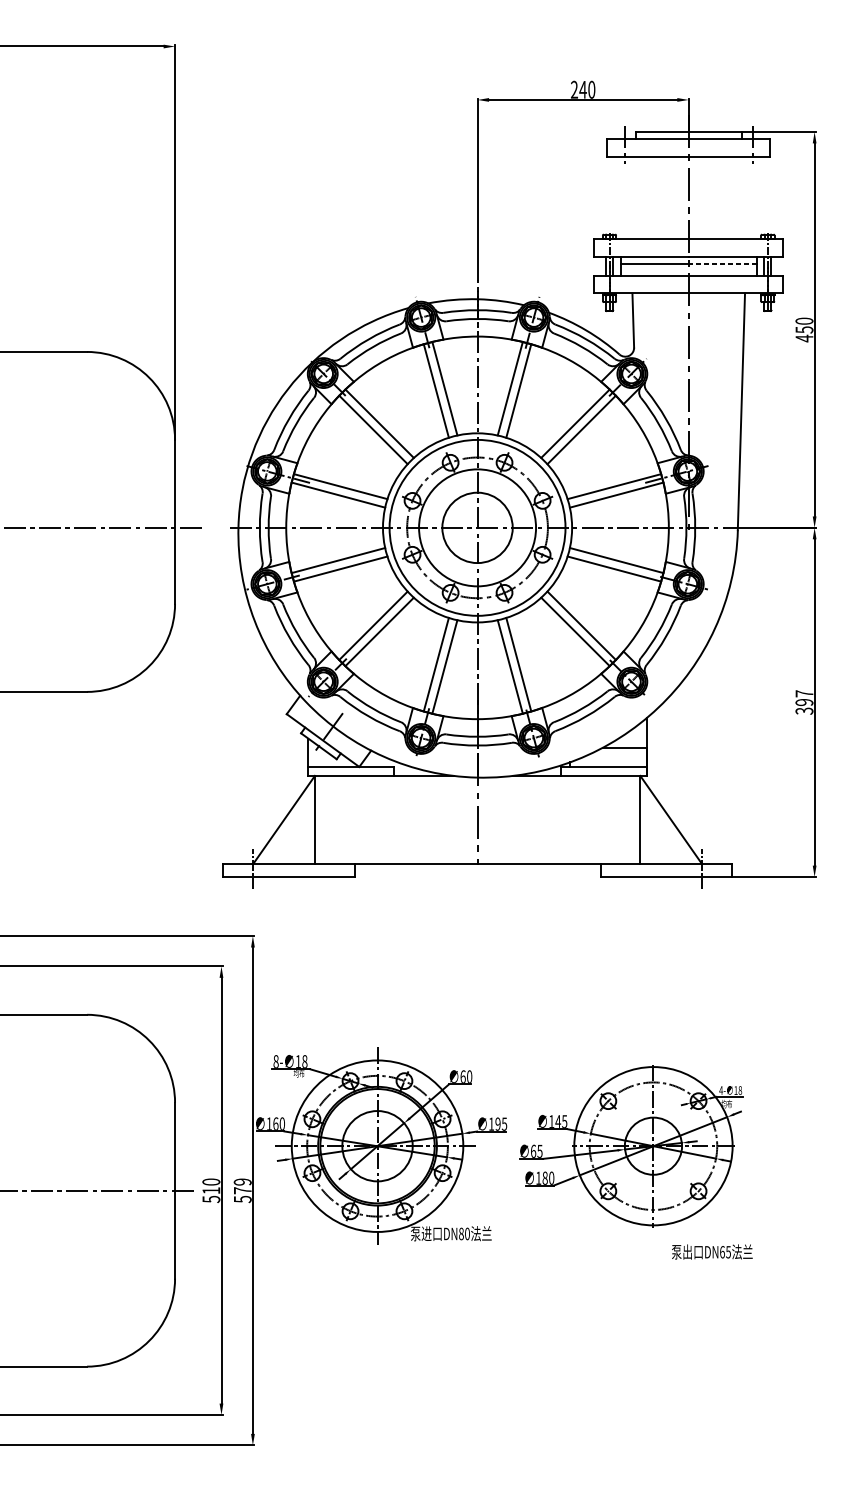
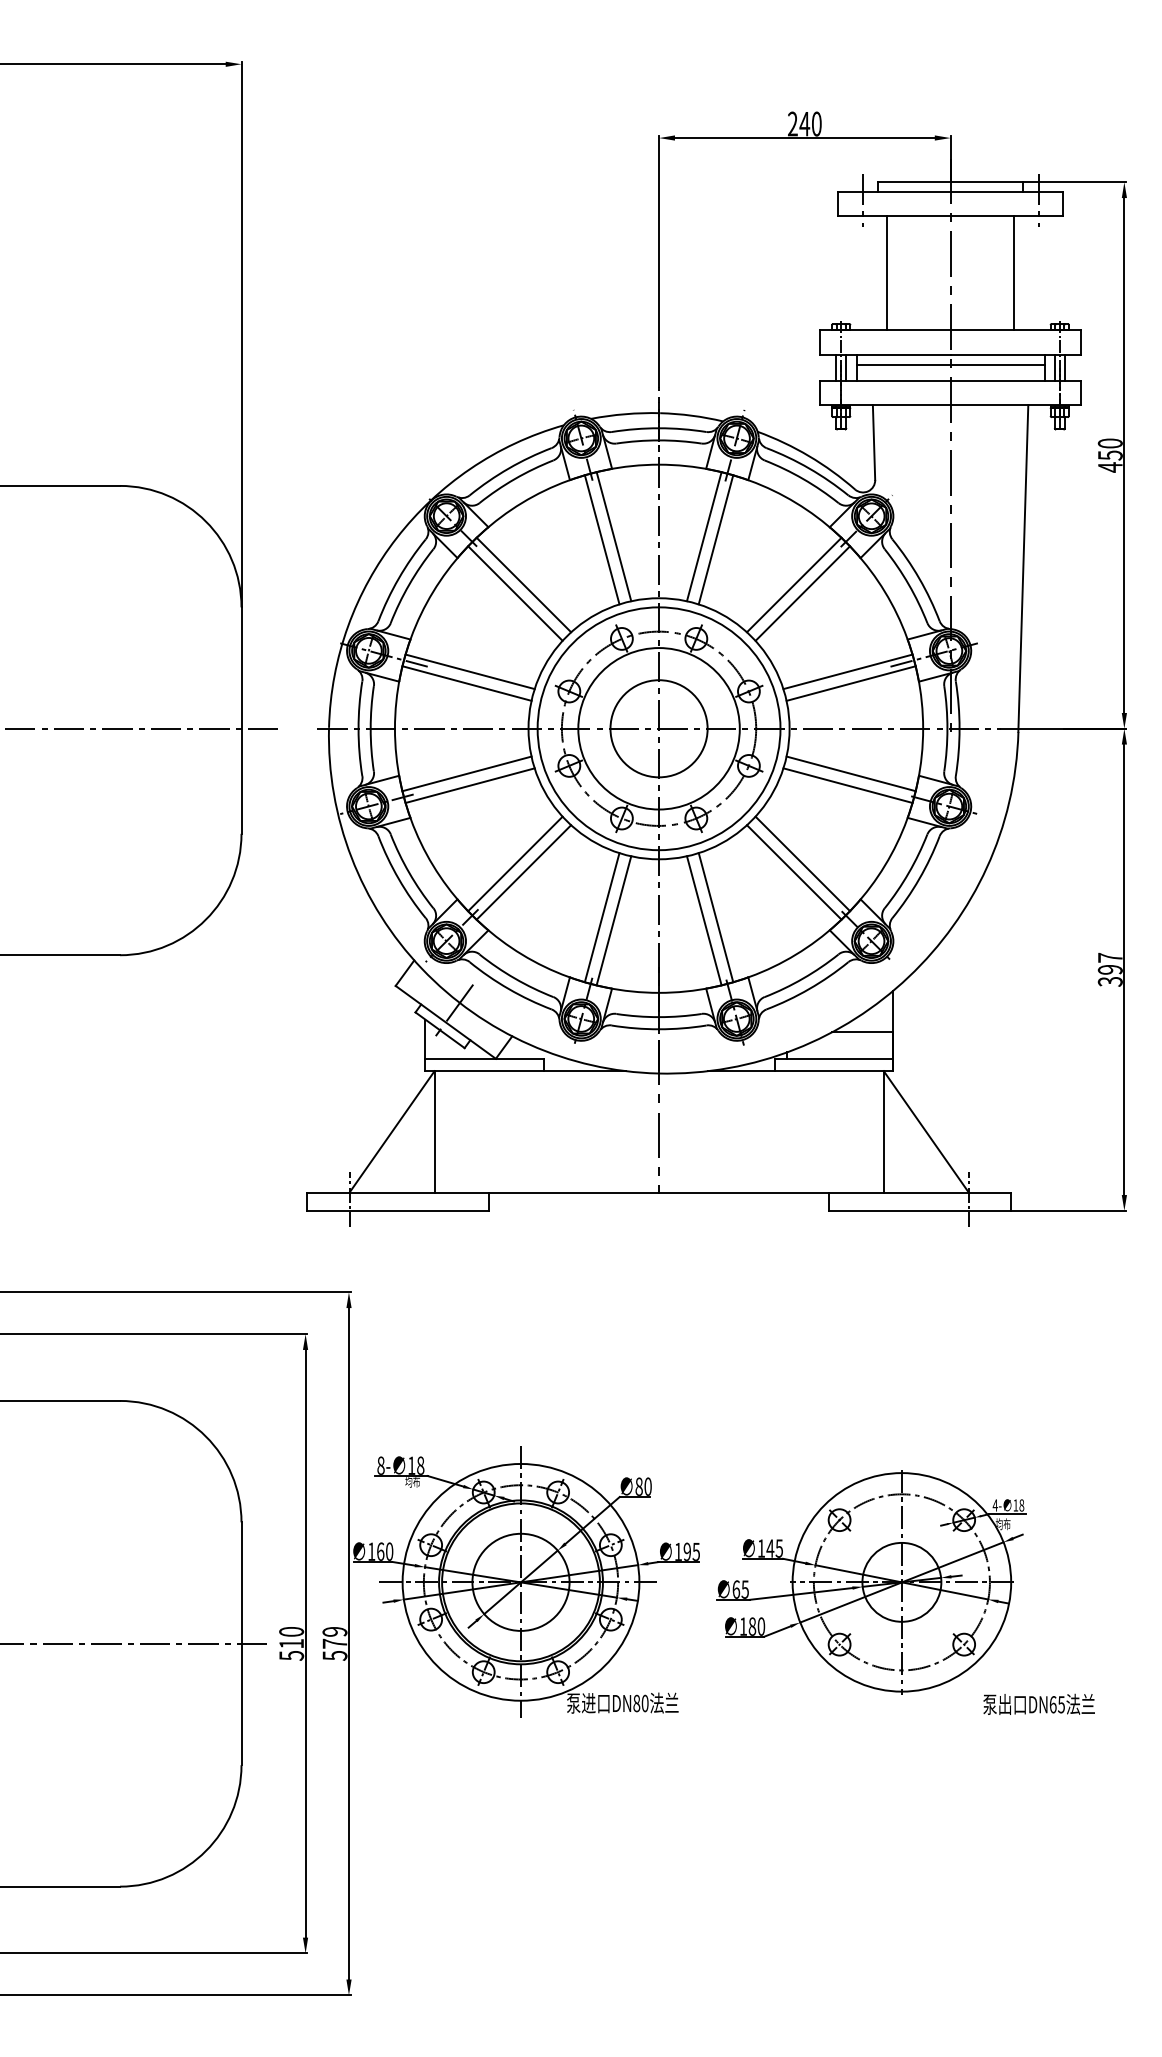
line: (642, 198) -> (886, 273), added
line: (735, 198) -> (1014, 273), added
line: (722, 263) -> (997, 364), dashed -> solid
text: (462, 1076) -> (638, 1486), 60 -> 80
text: (711, 1251) -> (1038, 1703), moved

